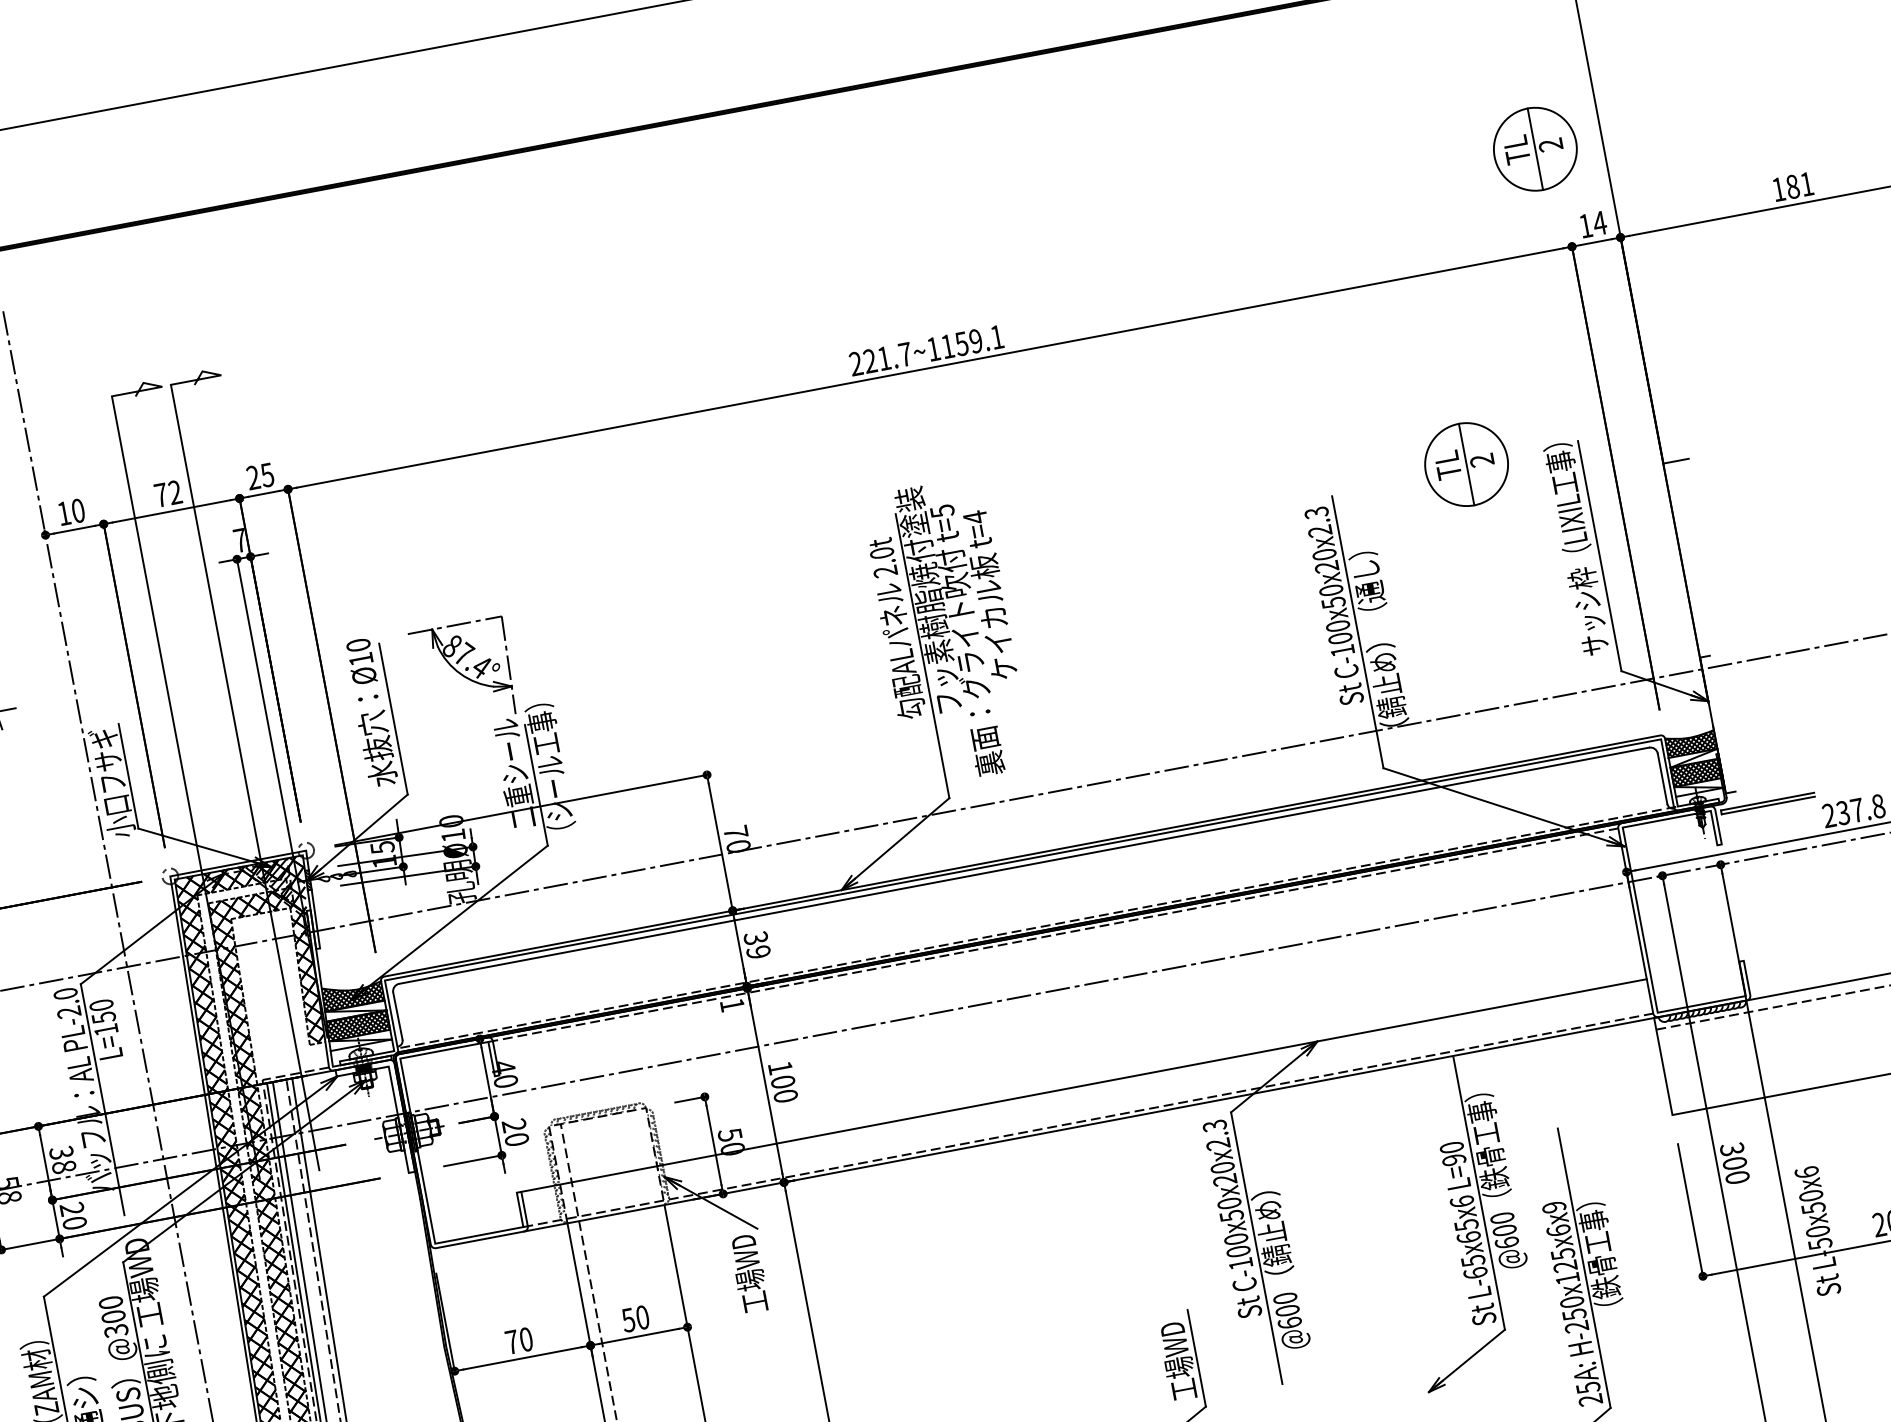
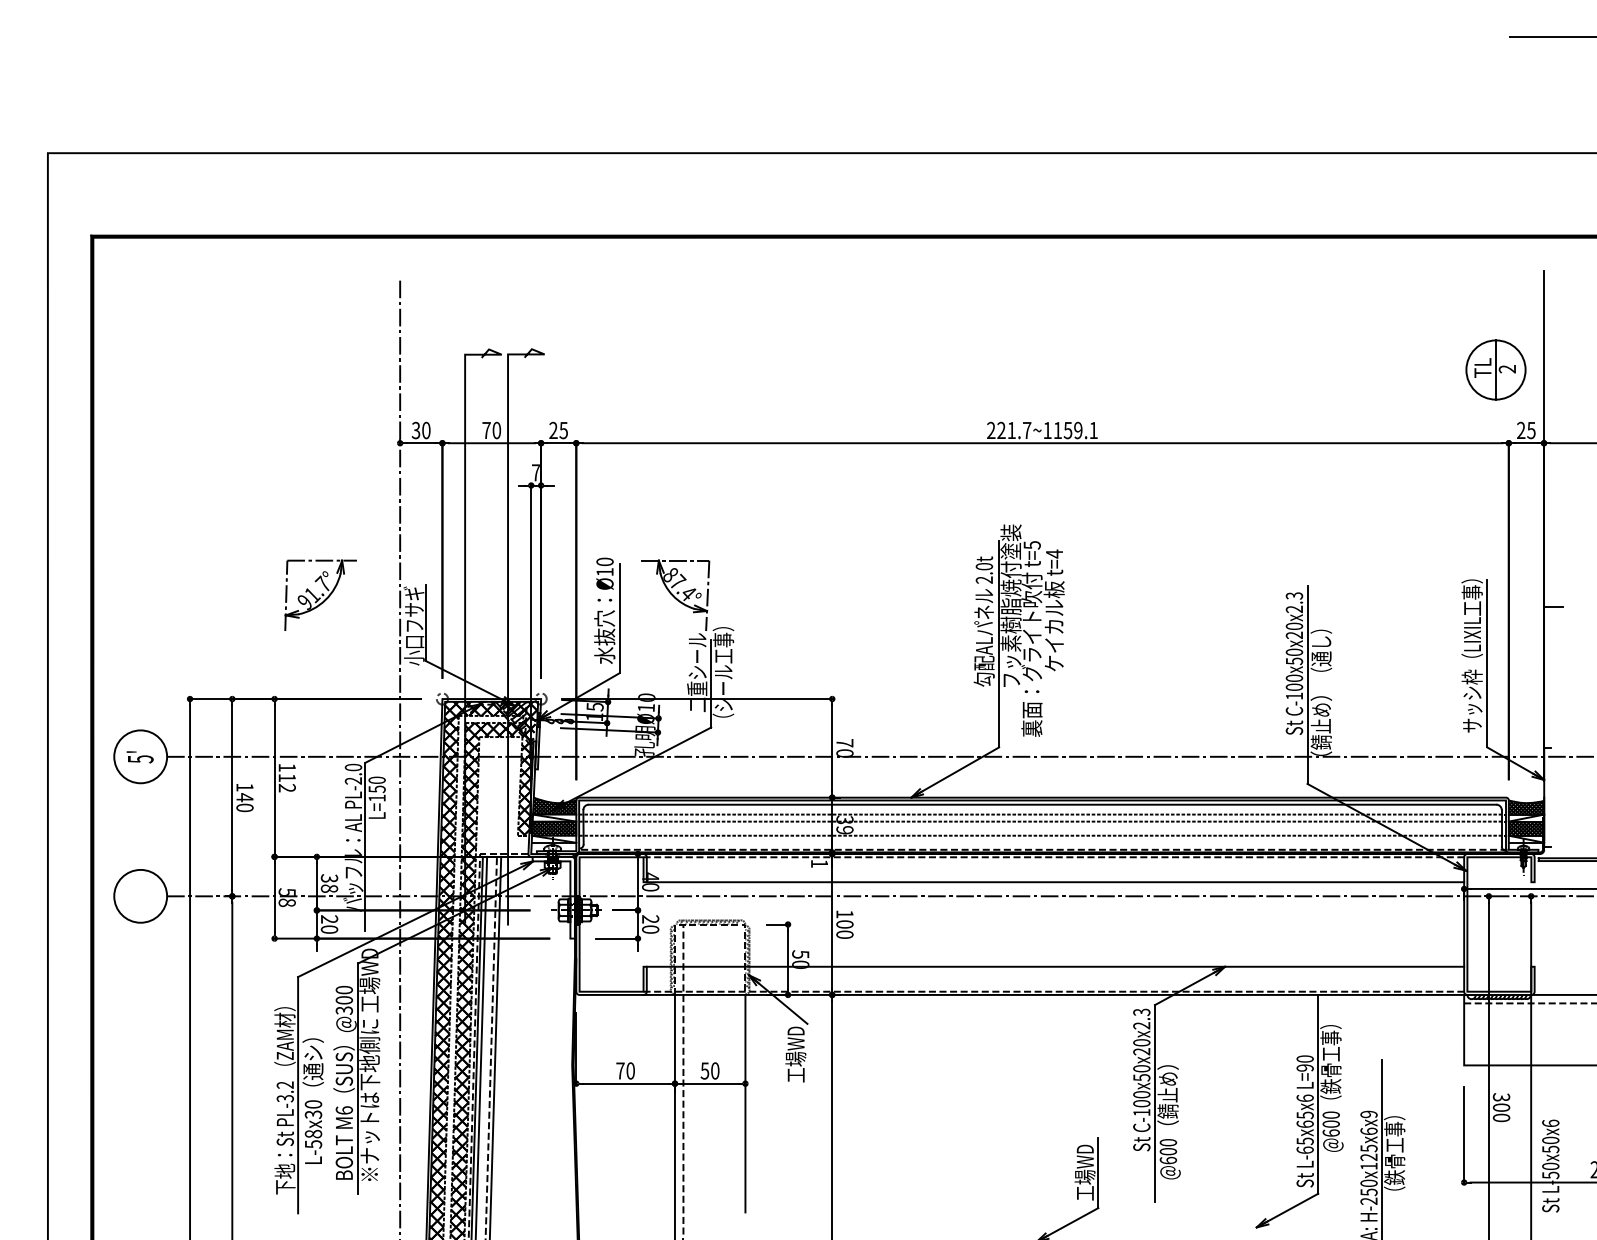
text: (1593, 224) -> (1526, 430), 14 -> 25
part: (1465, 463) -> (1405, 581), removed
text: (174, 492) -> (496, 430), 72 -> 70
text: (63, 513) -> (415, 430), 10 -> 30
line: (1026, 879) -> (1042, 814), added
line: (1028, 888) -> (1042, 821), added
line: (1032, 908) -> (1042, 835), added
line: (1062, 969) -> (1055, 882), added

